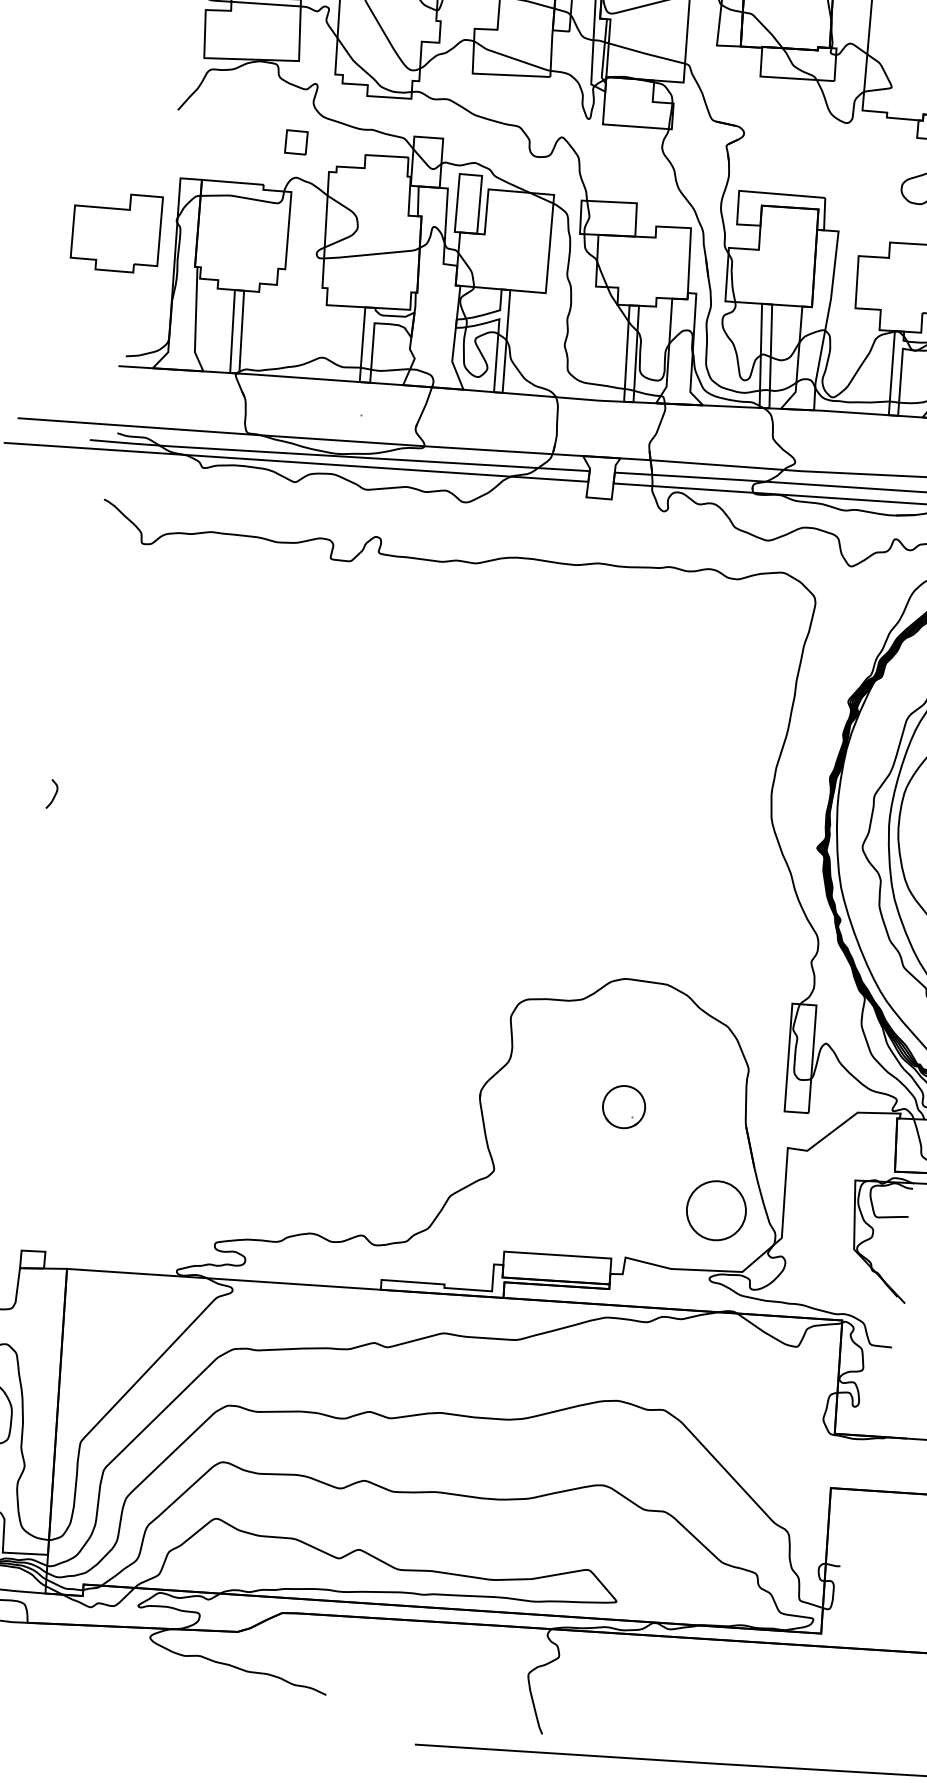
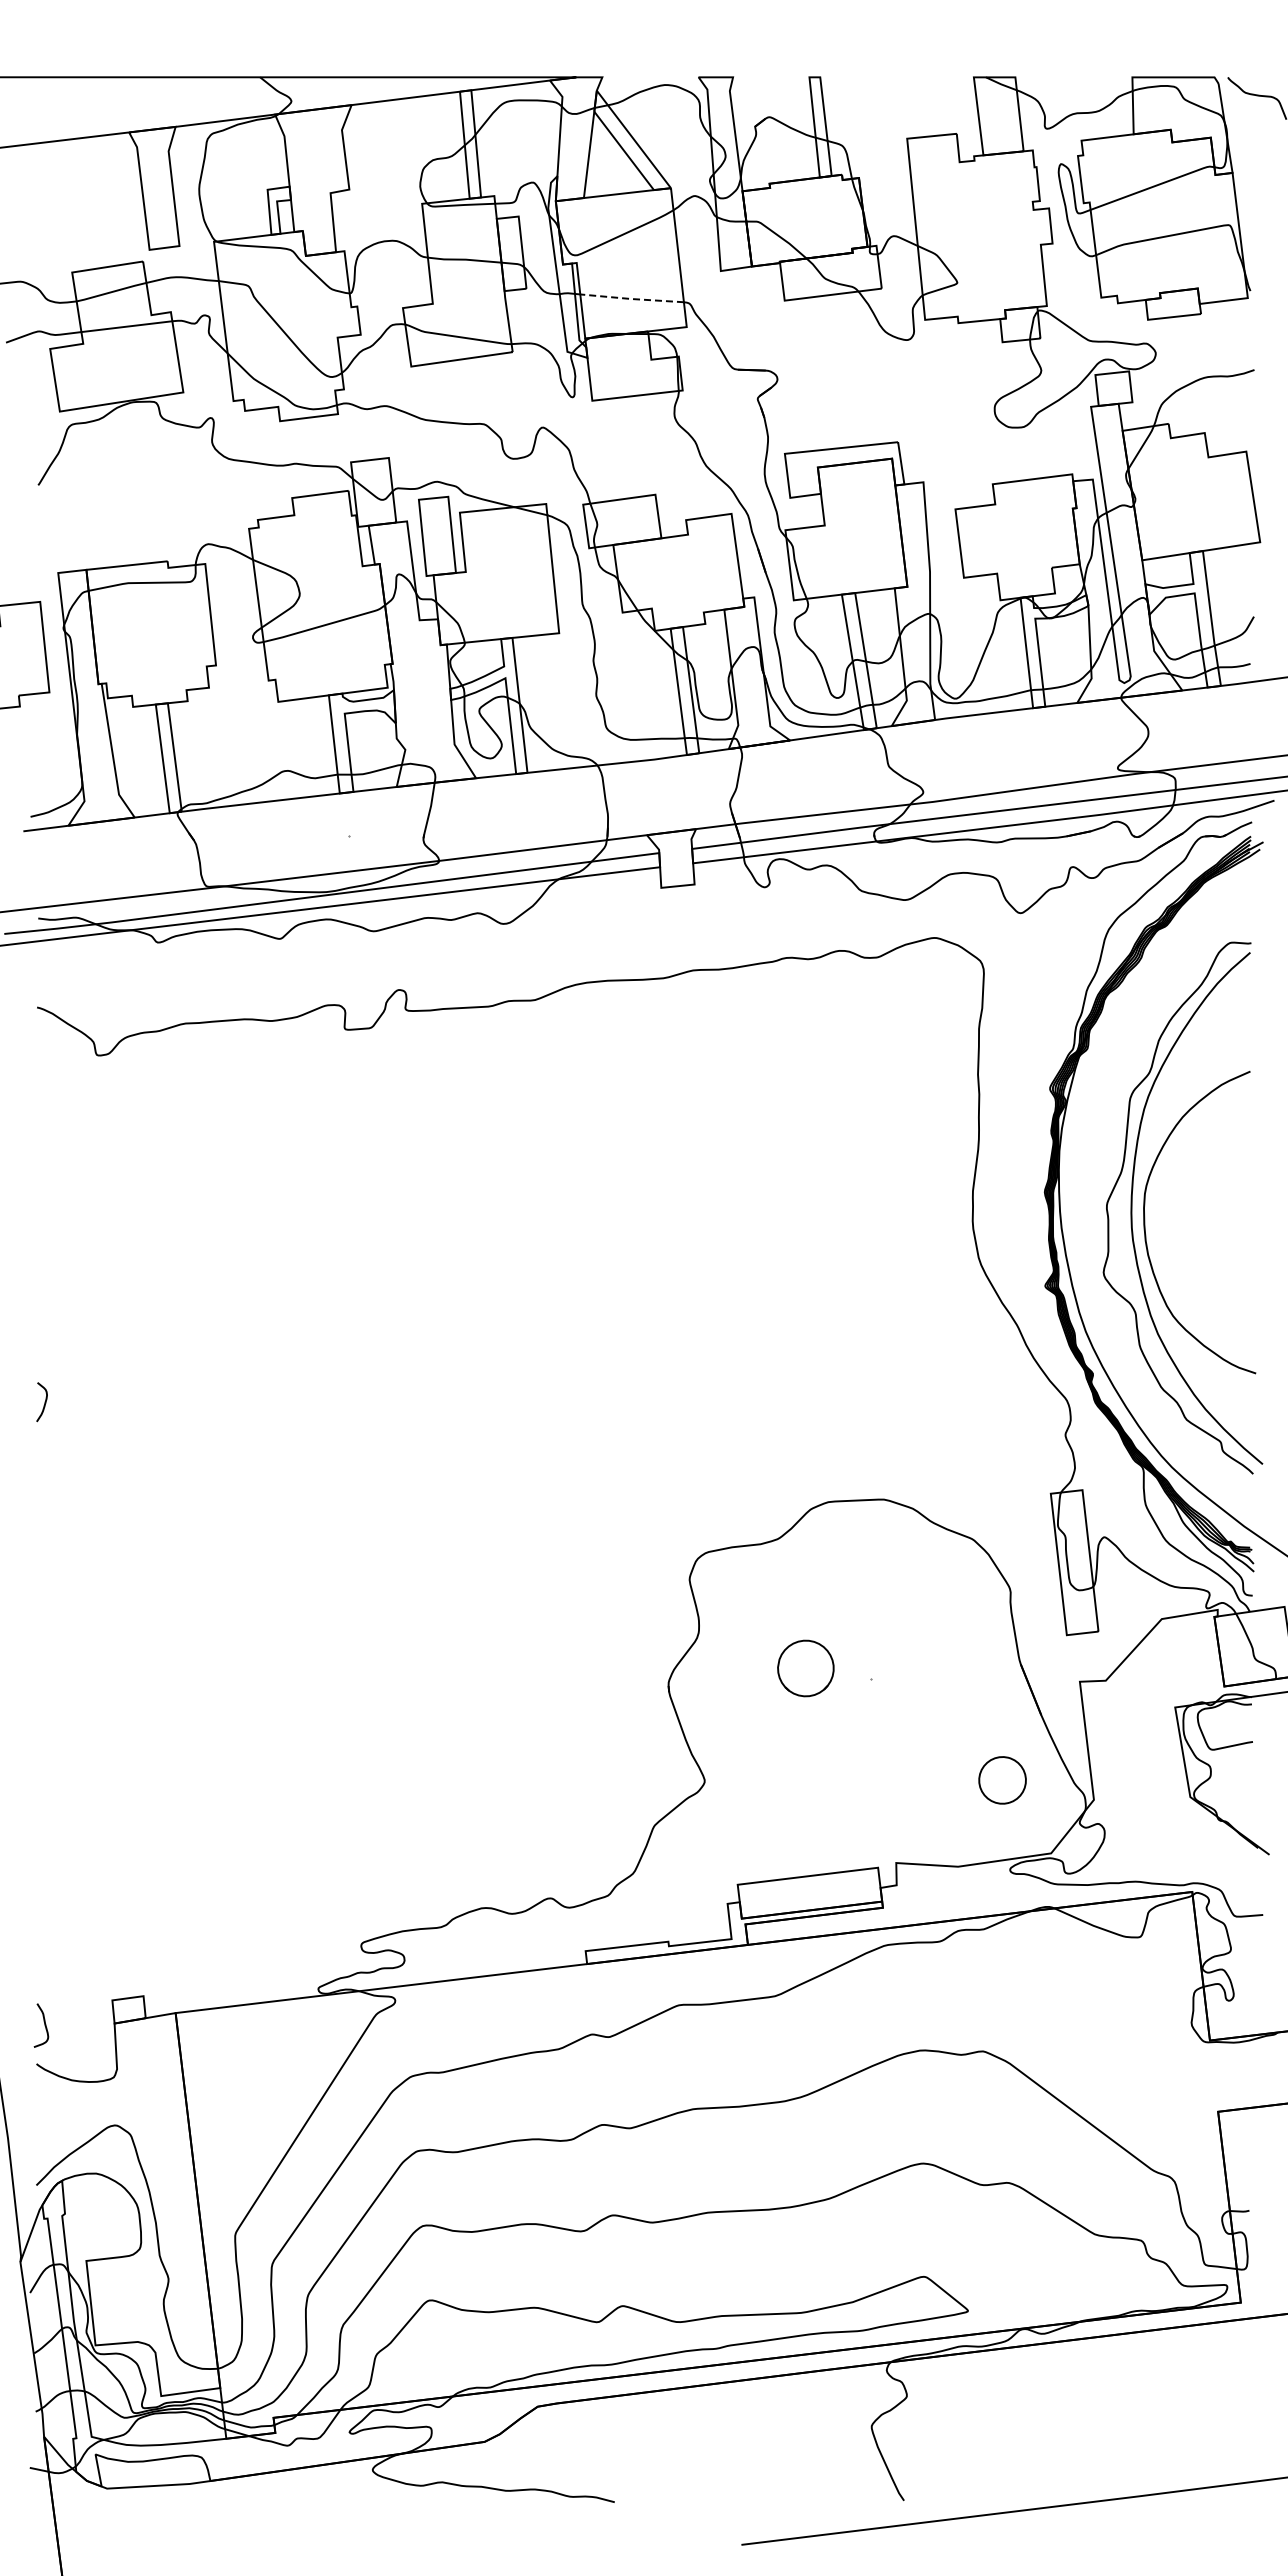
line: (646, 54) -> (631, 299), solid -> dashed
part: (296, 142) -> (199, 498), removed
part: (623, 1107) -> (805, 1668), moved
part: (716, 1210) -> (1002, 1780), size x0.6

